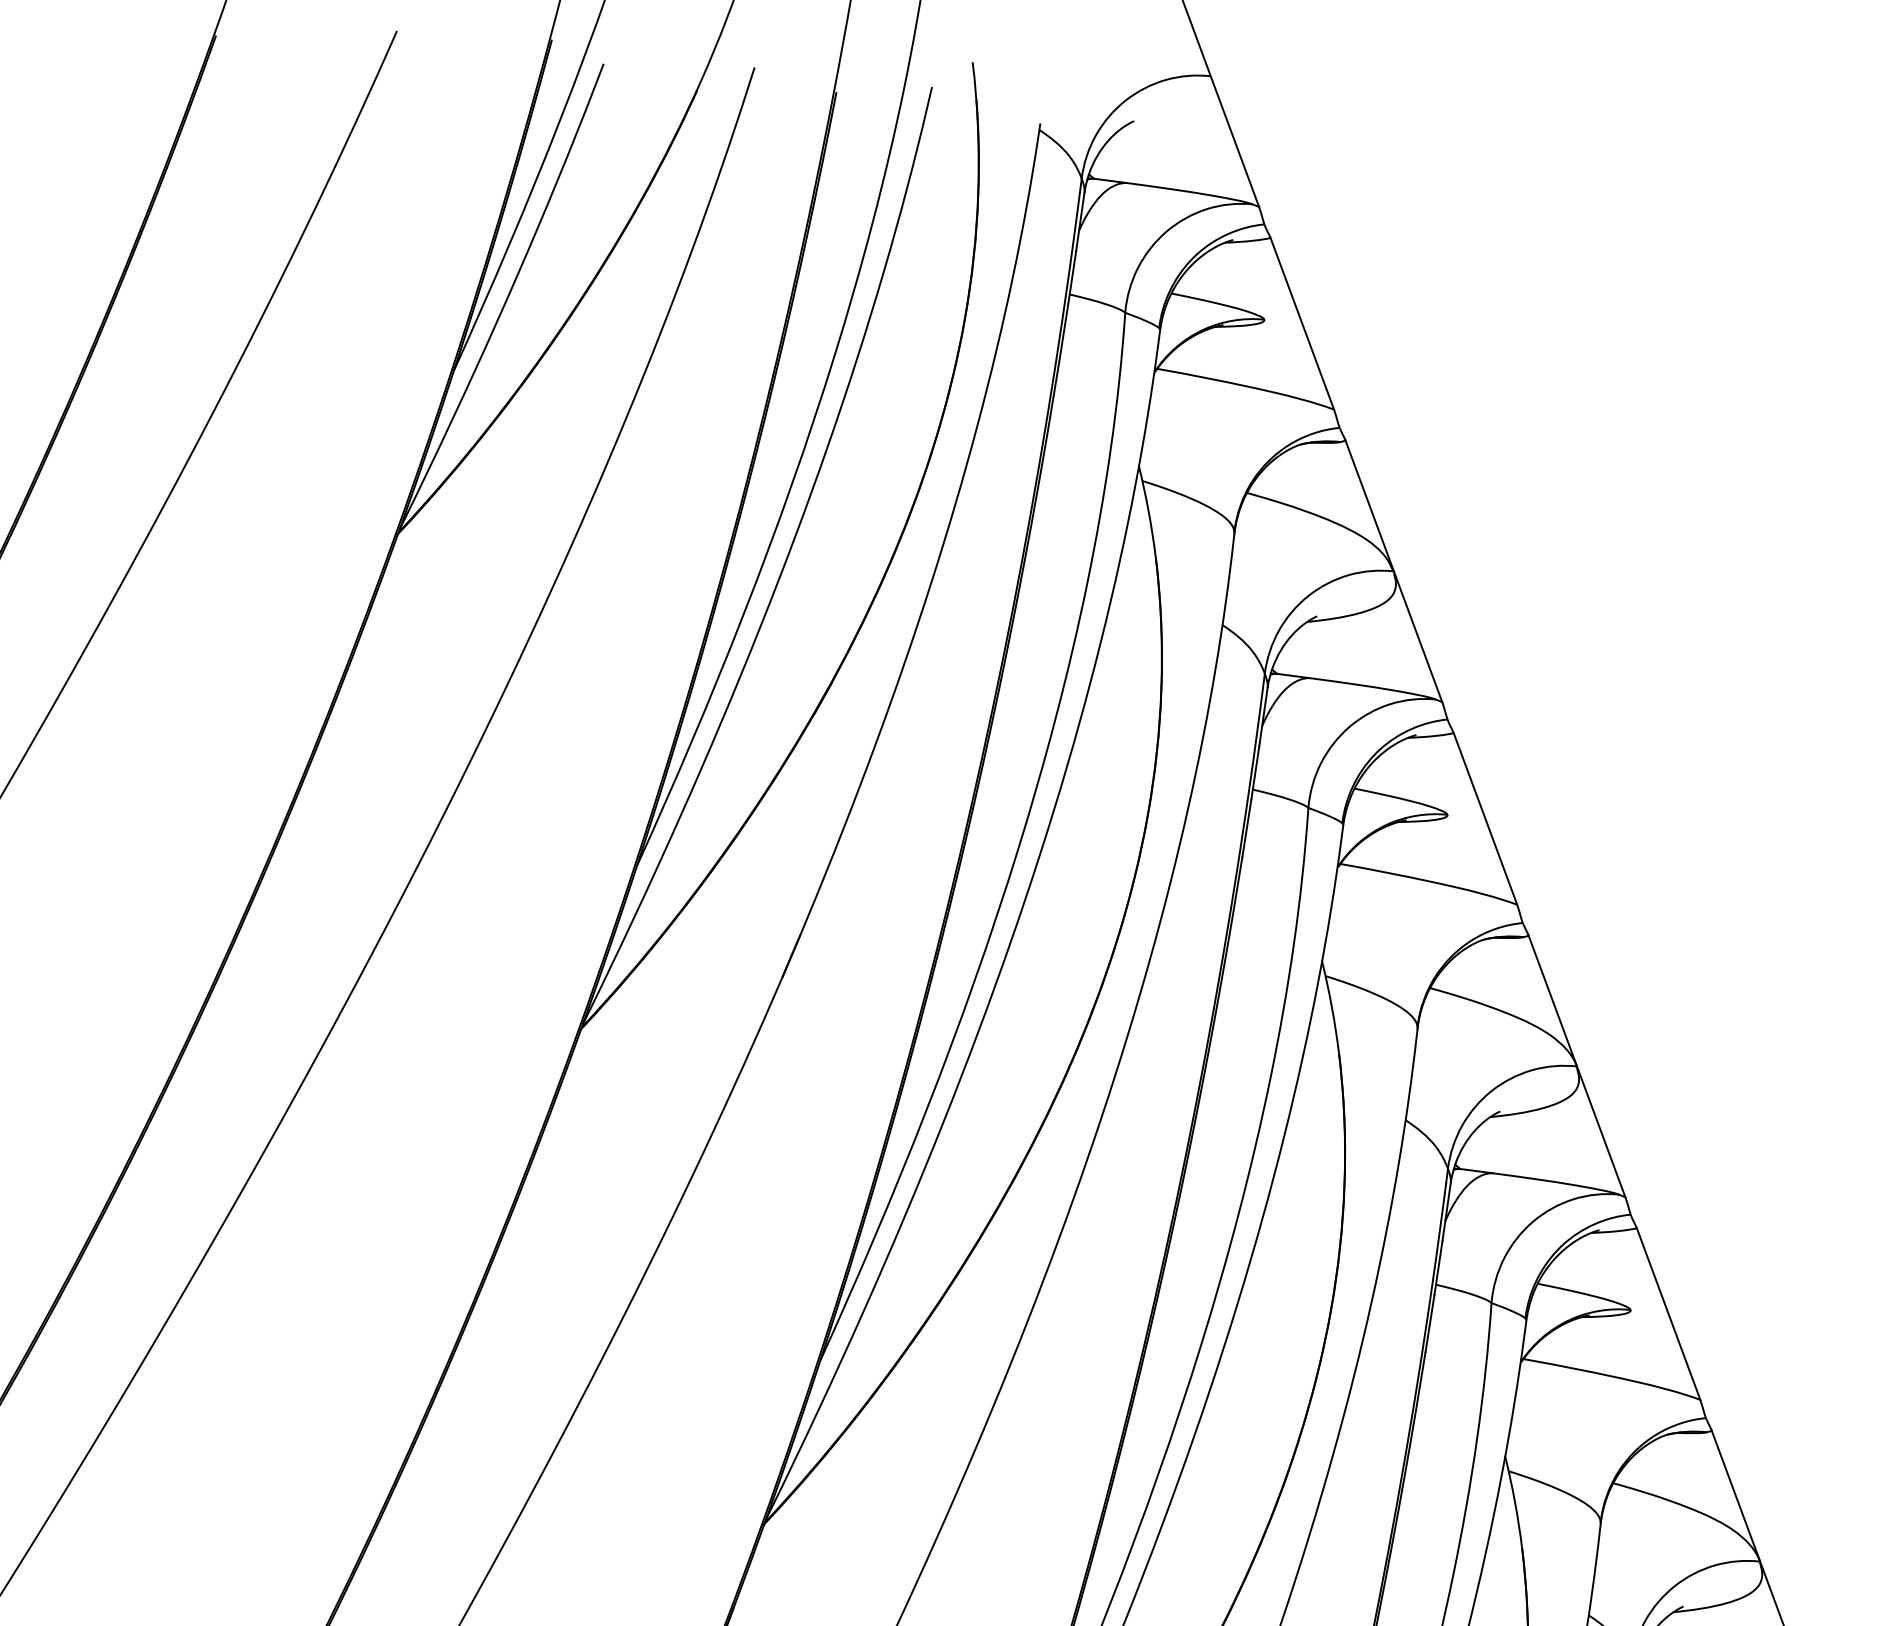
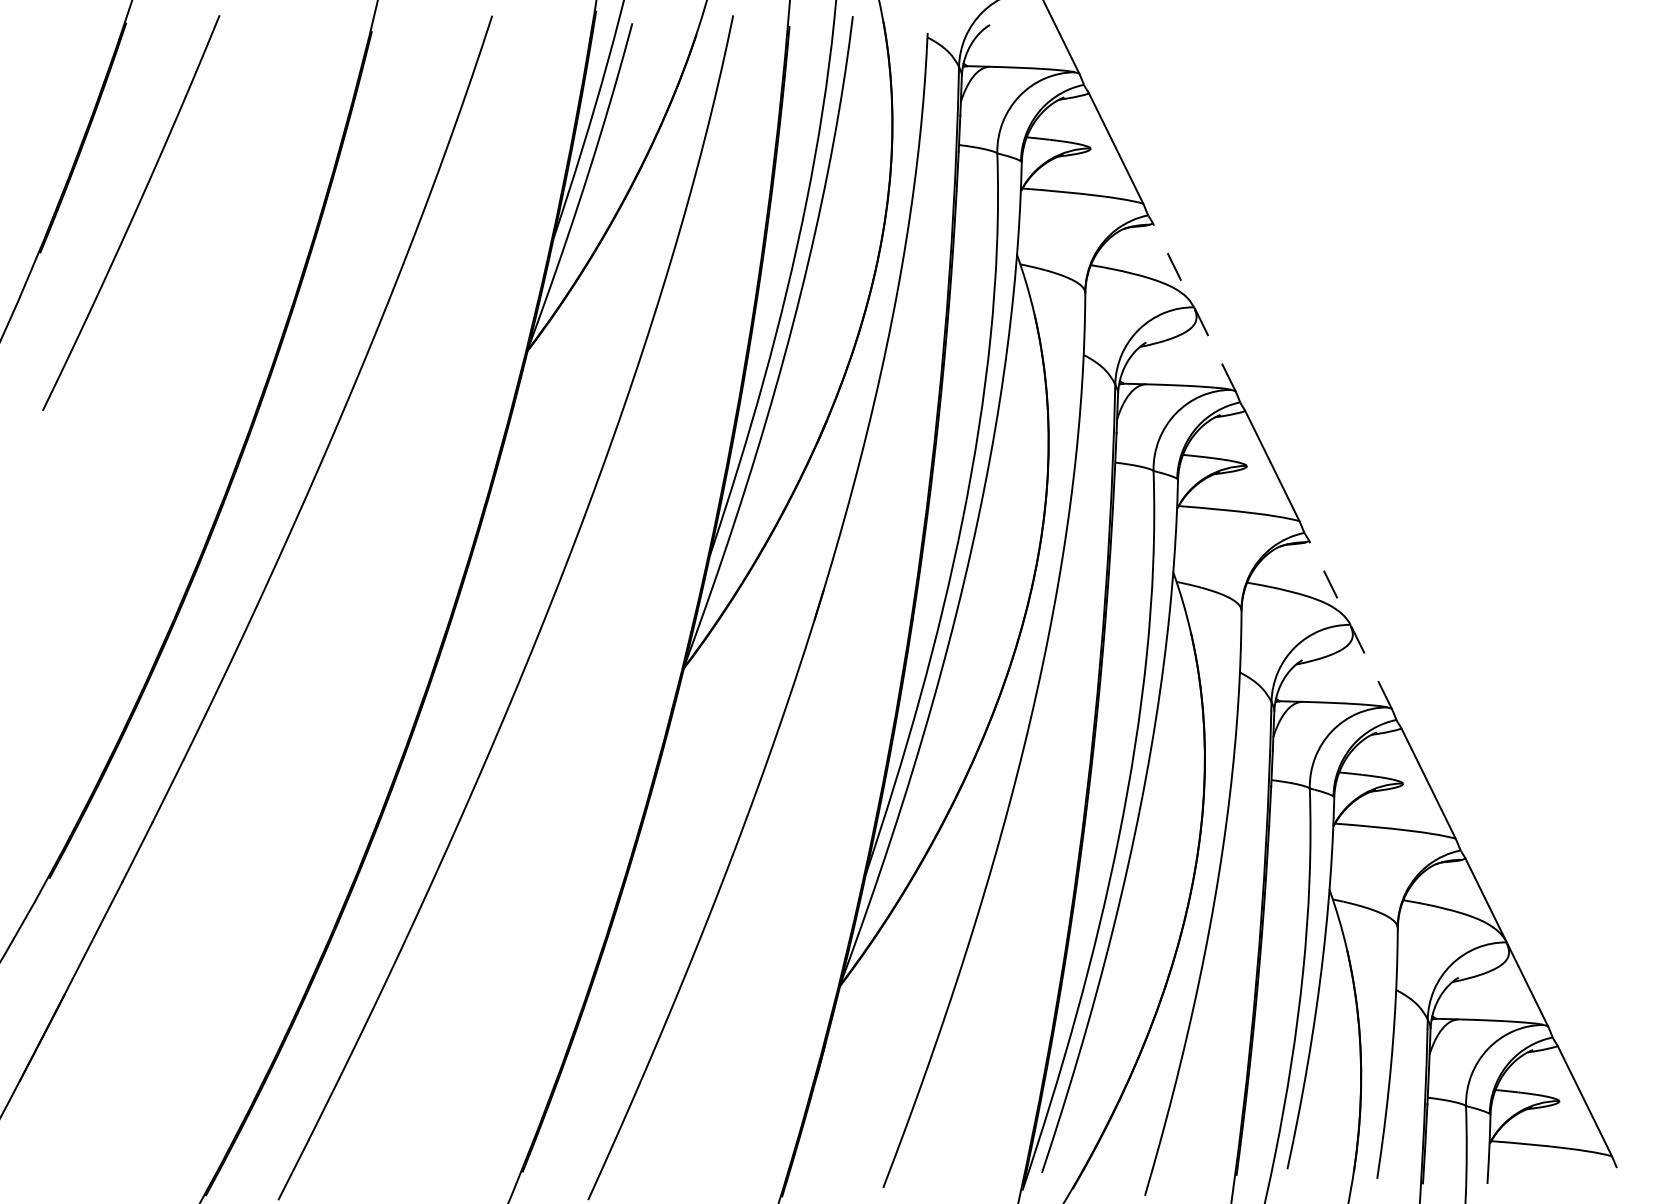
line: (1394, 570) -> (1194, 306), solid -> dashed
line: (1577, 1065) -> (1350, 624), solid -> dashed

